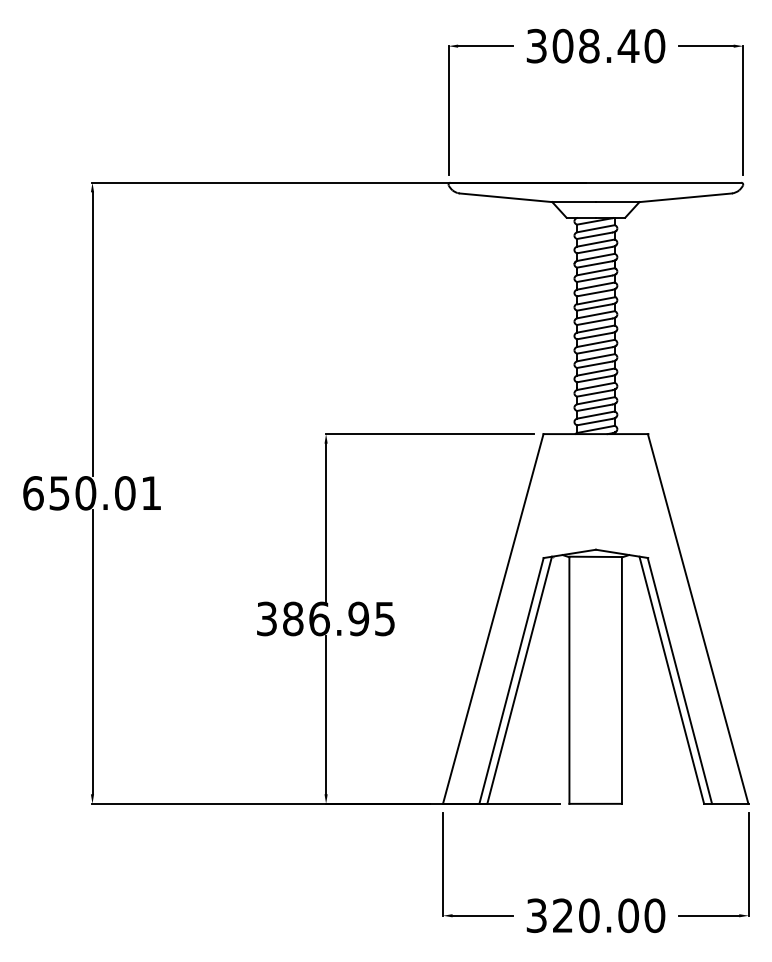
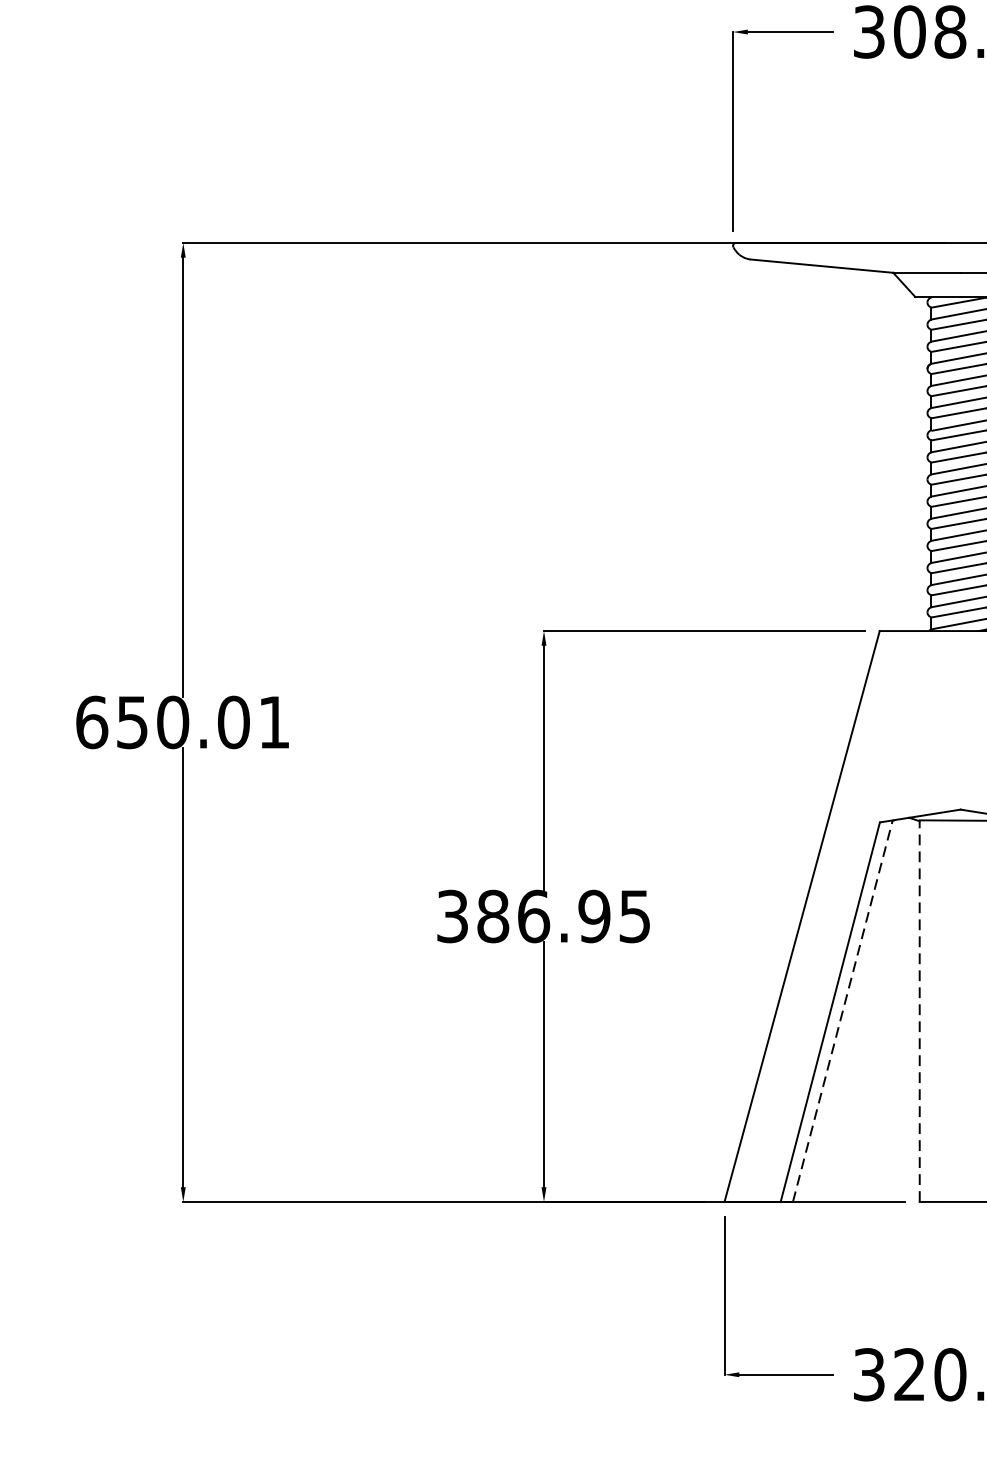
line: (569, 679) -> (919, 1009), solid -> dashed
line: (519, 680) -> (842, 1011), solid -> dashed

